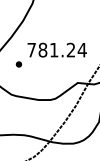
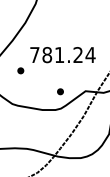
part: (54, 83) -> (59, 91), added

